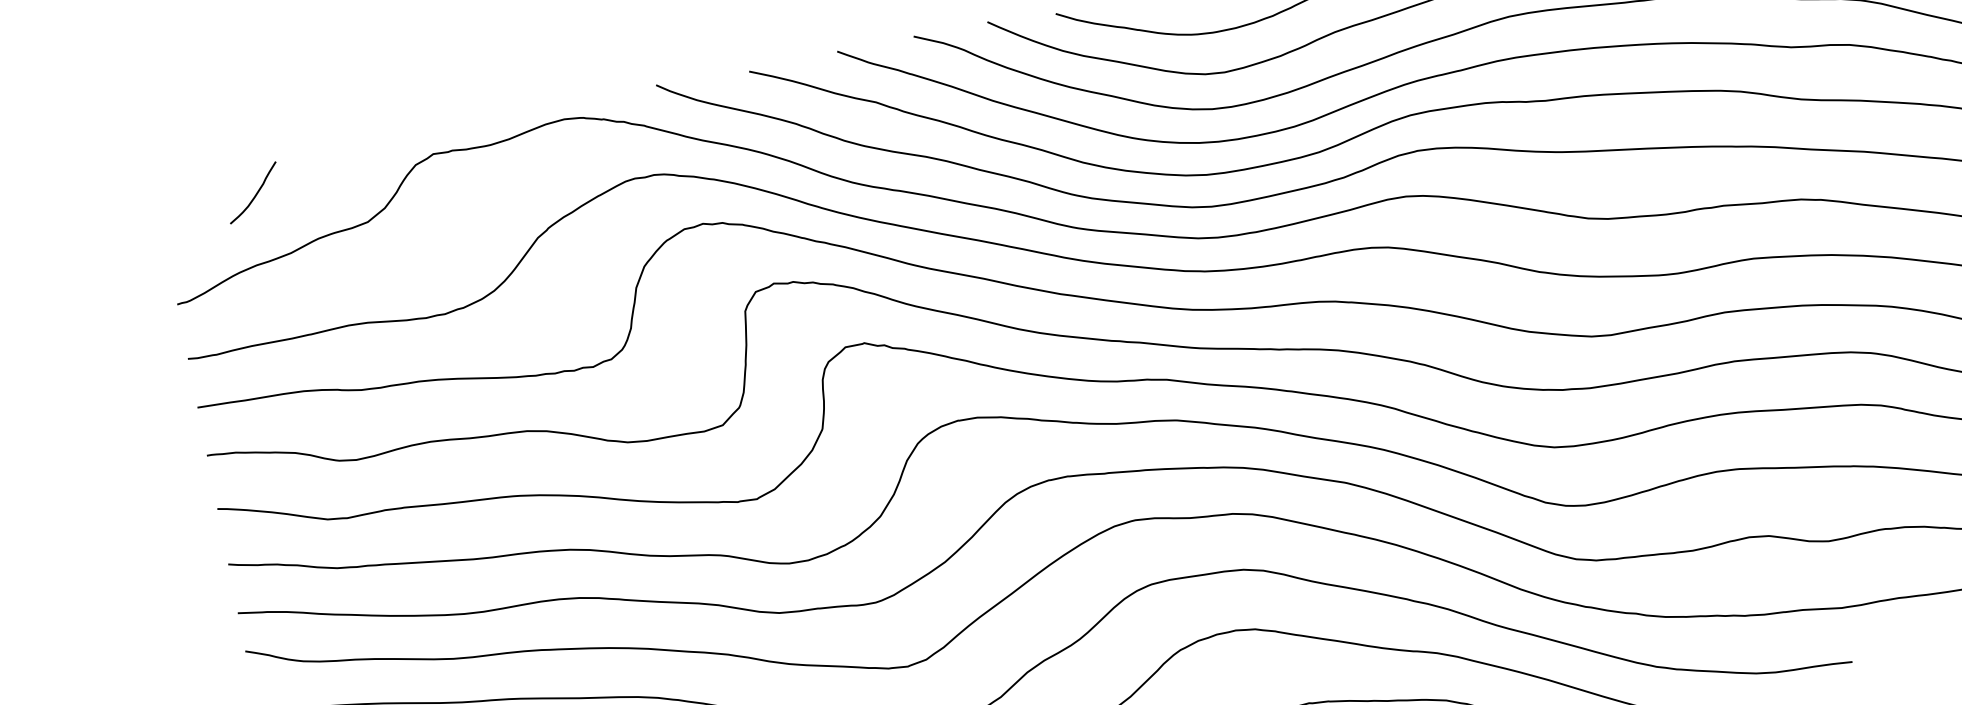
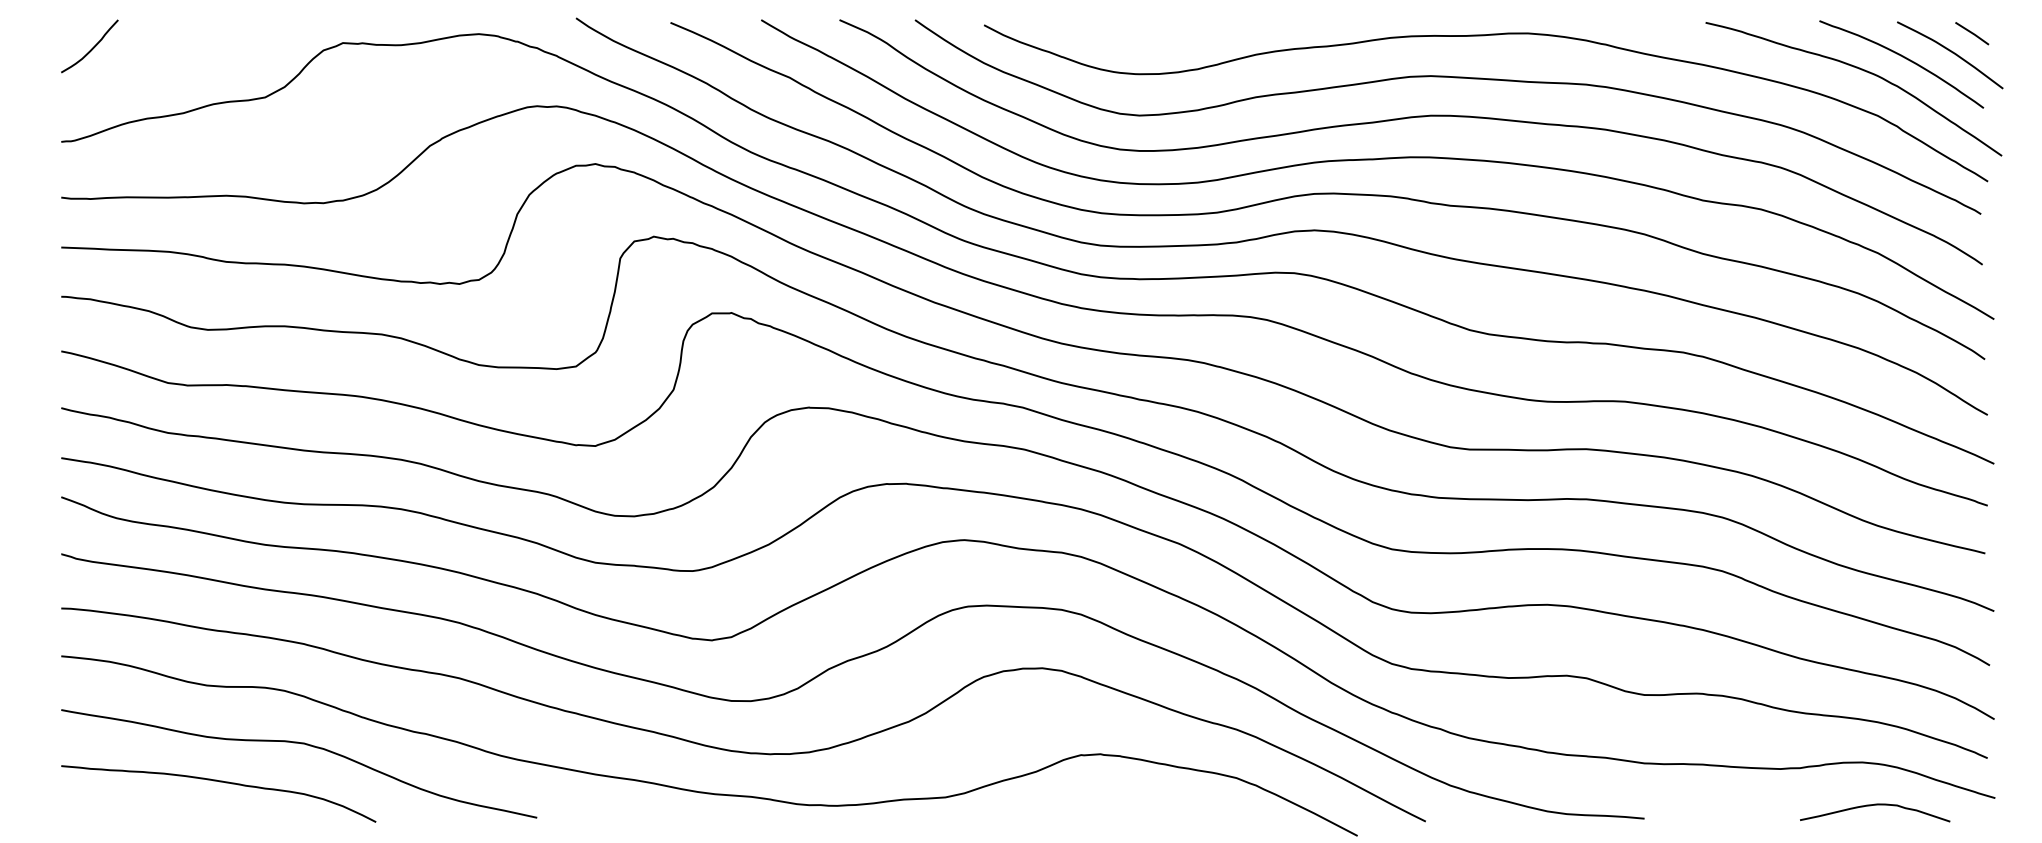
curve: (255, 194) -> (91, 48), moved

